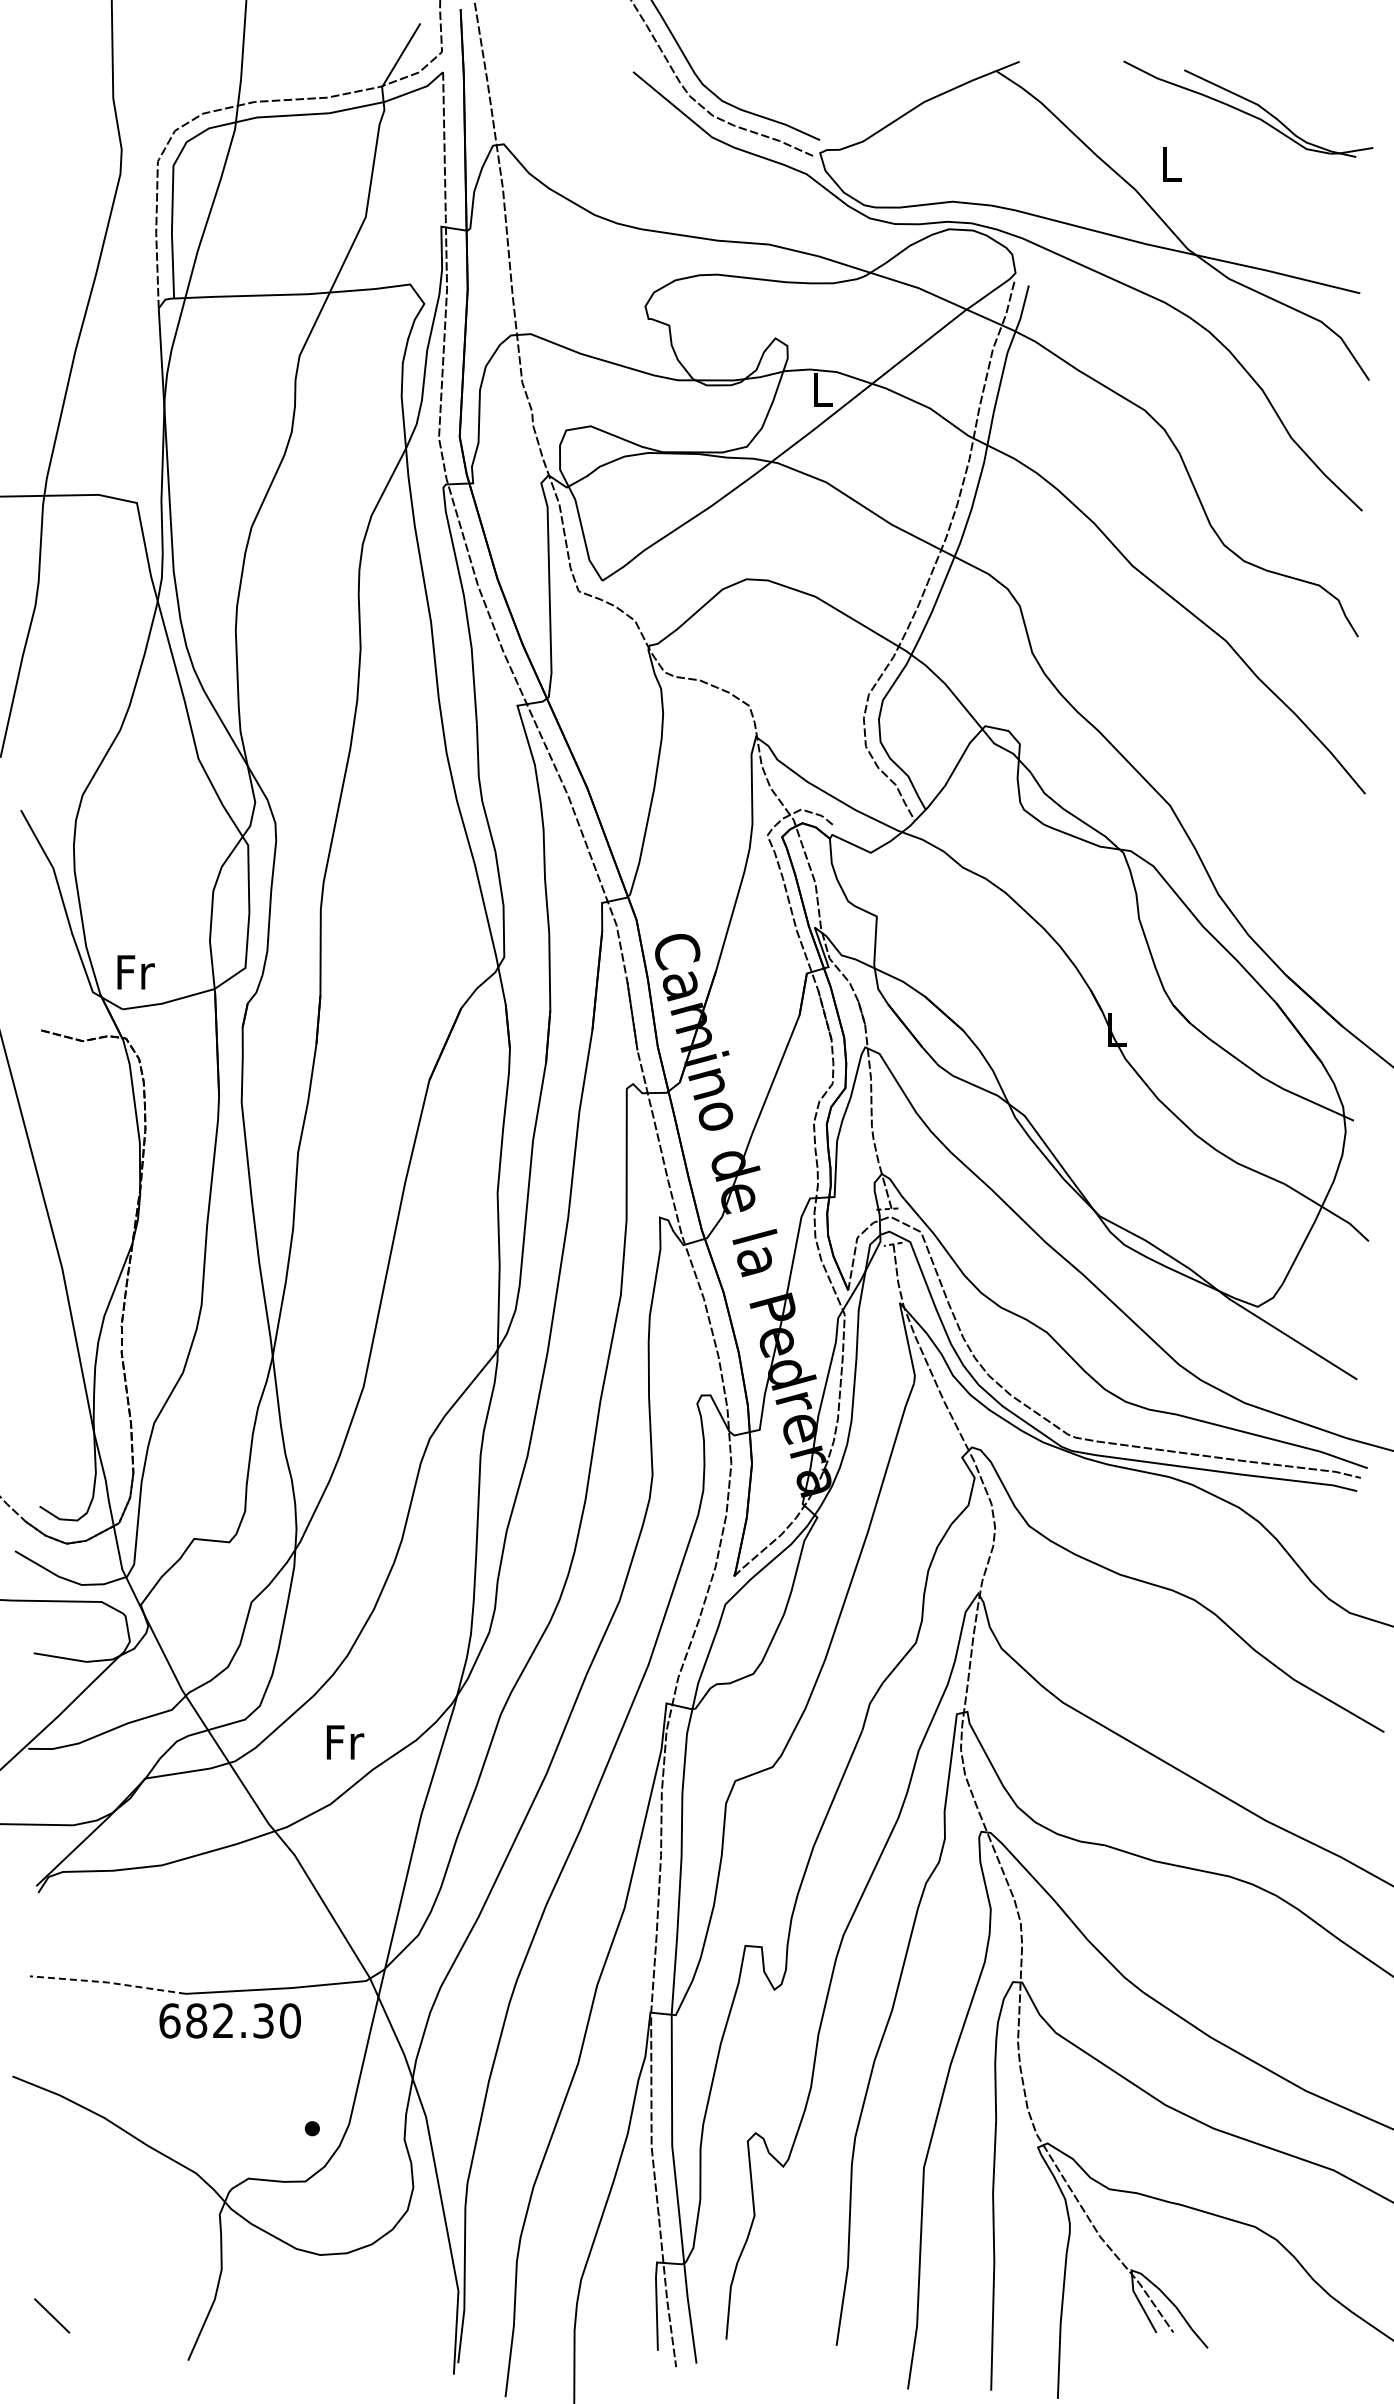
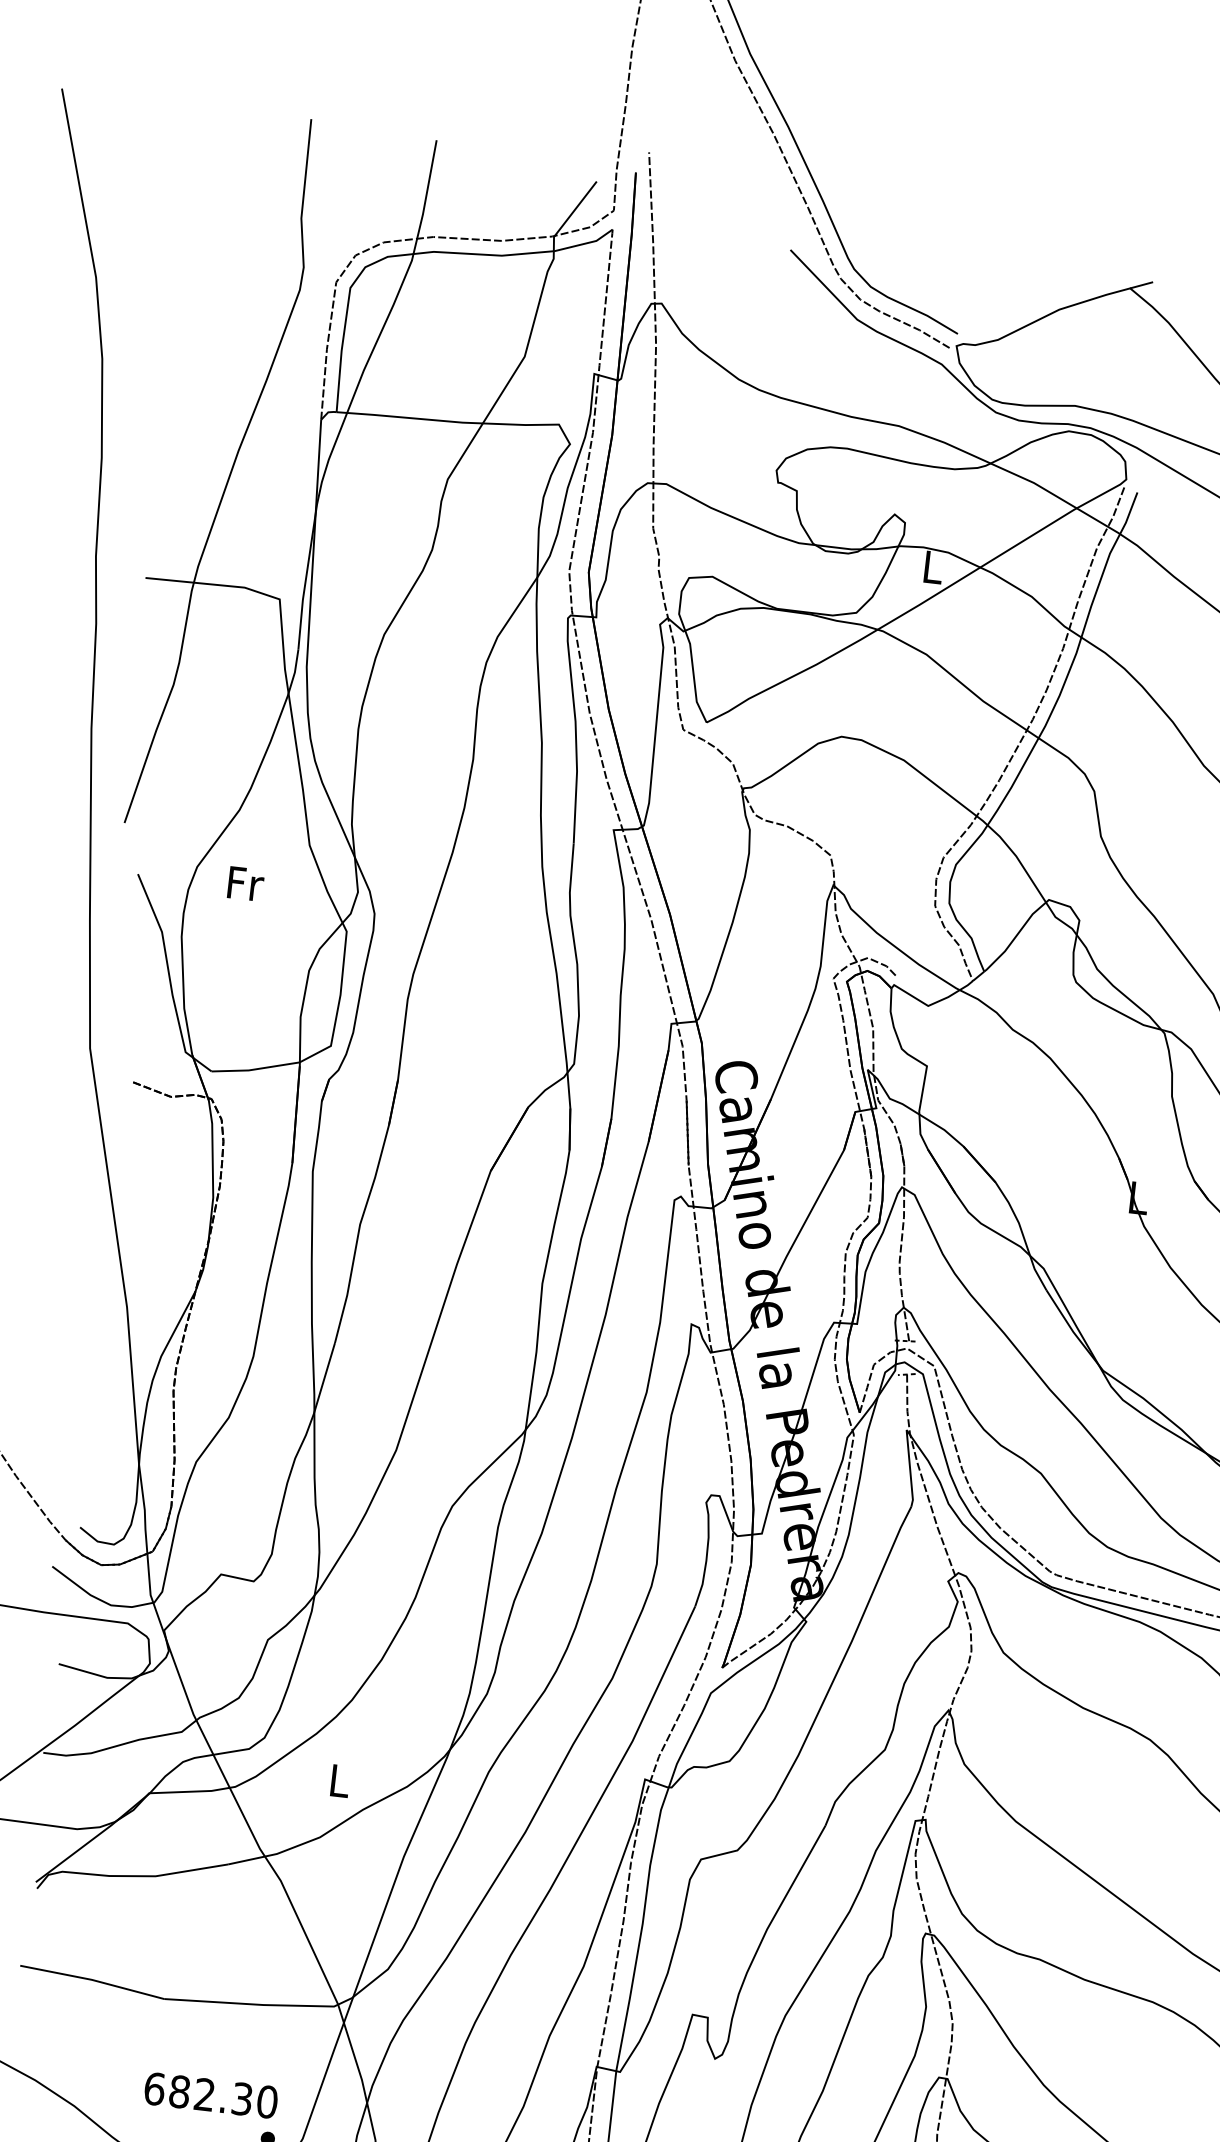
text: (135, 972) -> (245, 884), moved
text: (345, 1742) -> (340, 1781), Fr -> L
line: (107, 1982) -> (92, 1979), dashed -> solid
text: (229, 2020) -> (210, 2095), moved

